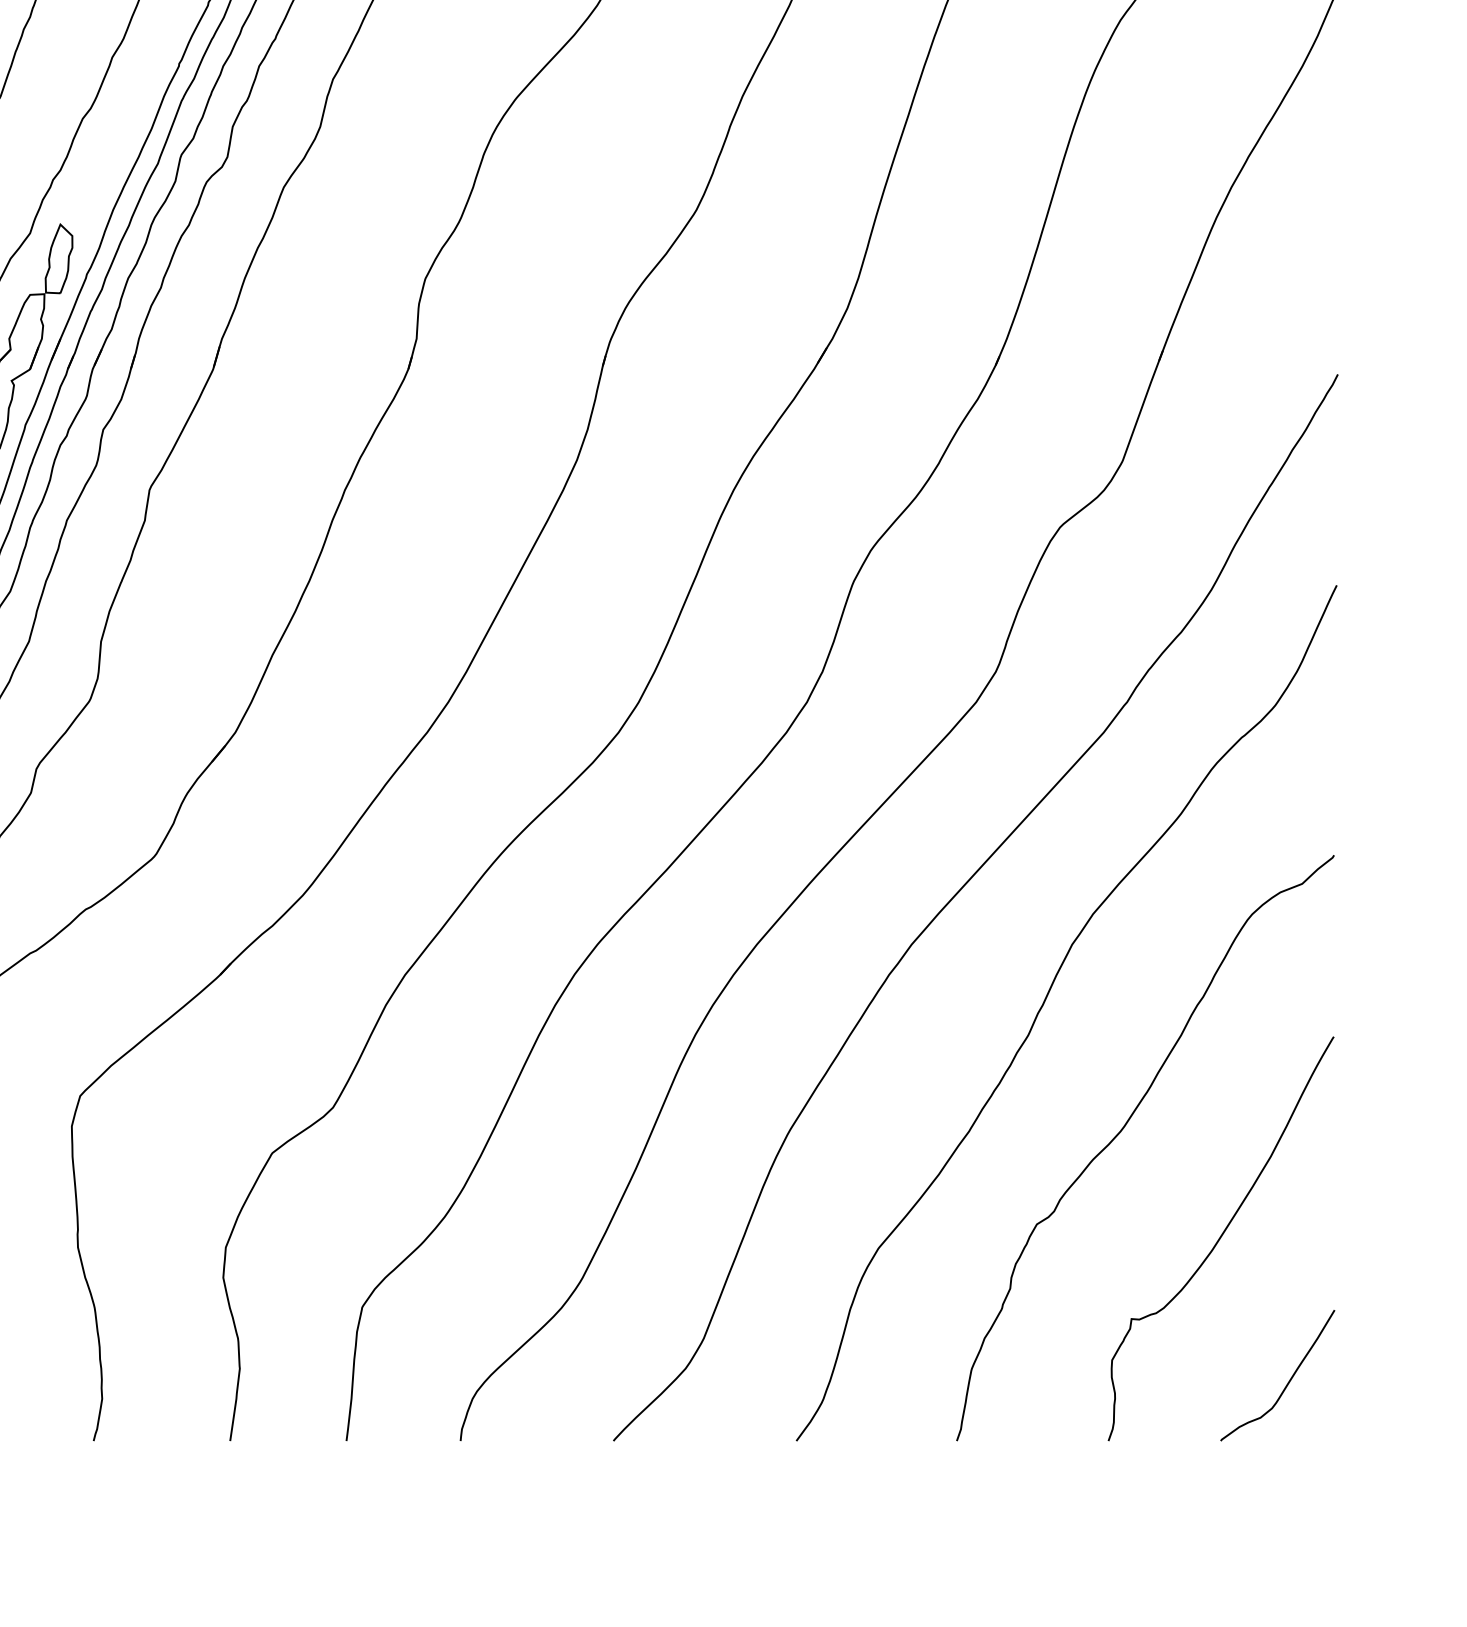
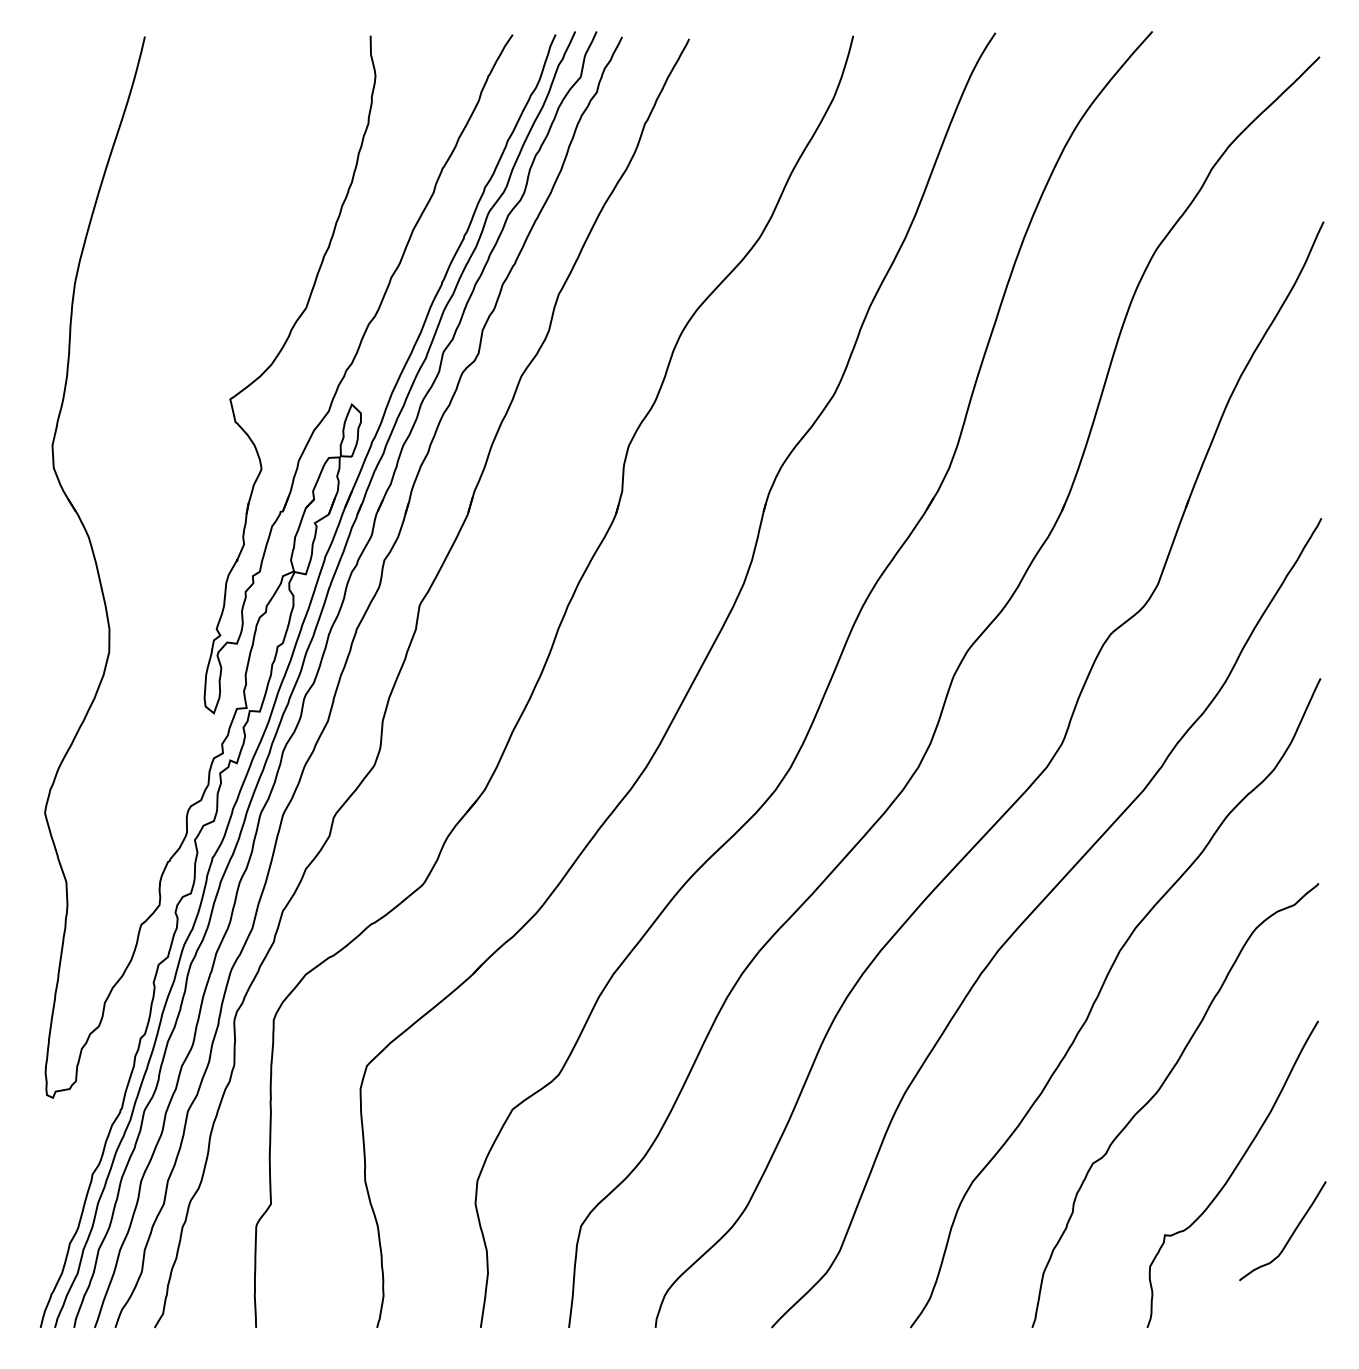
curve: (1287, 1381) -> (1290, 1235), moved

